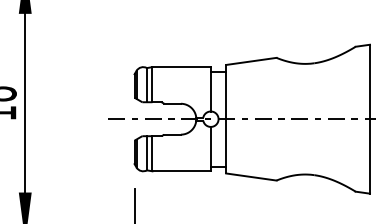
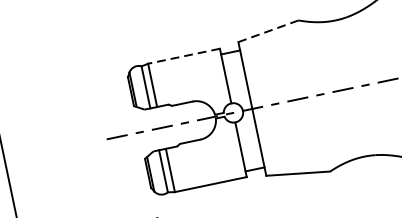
line: (250, 61) -> (267, 31), solid -> dashed
line: (181, 67) -> (183, 56), solid -> dashed

